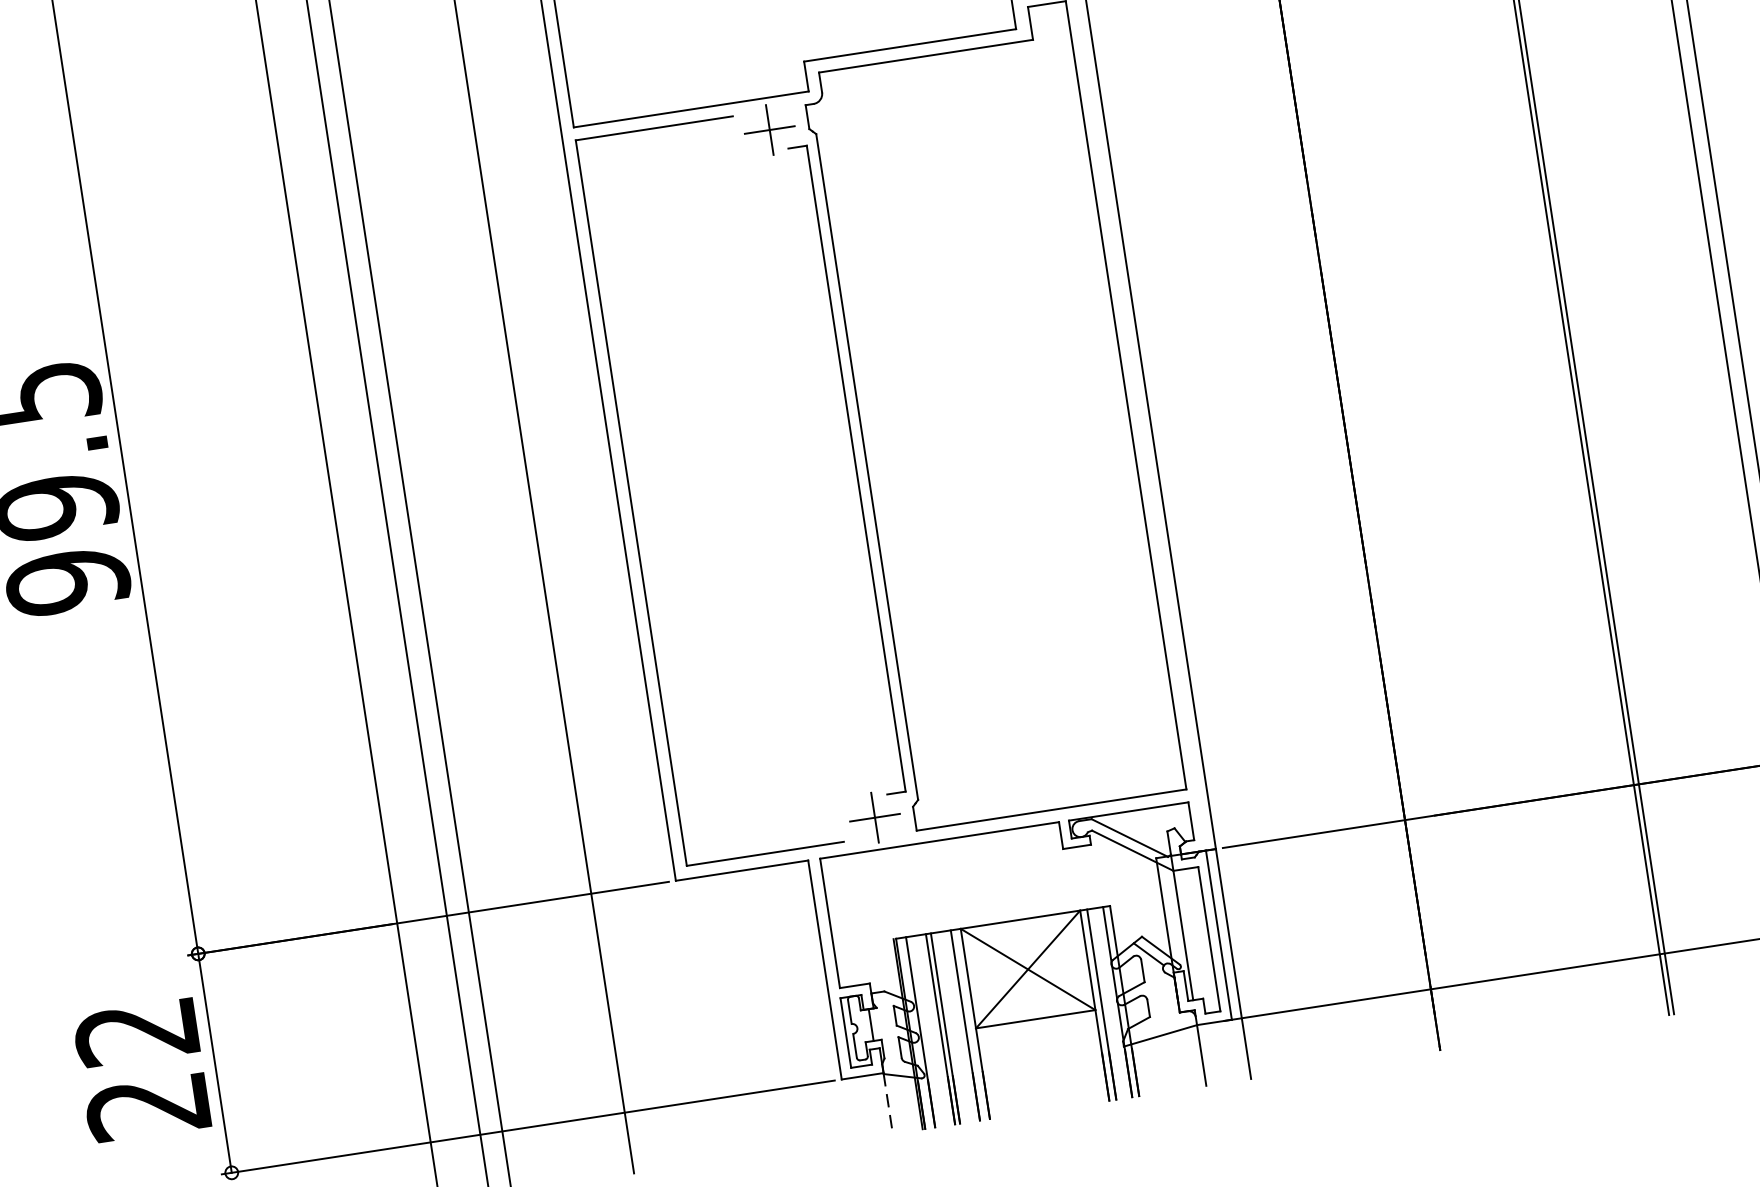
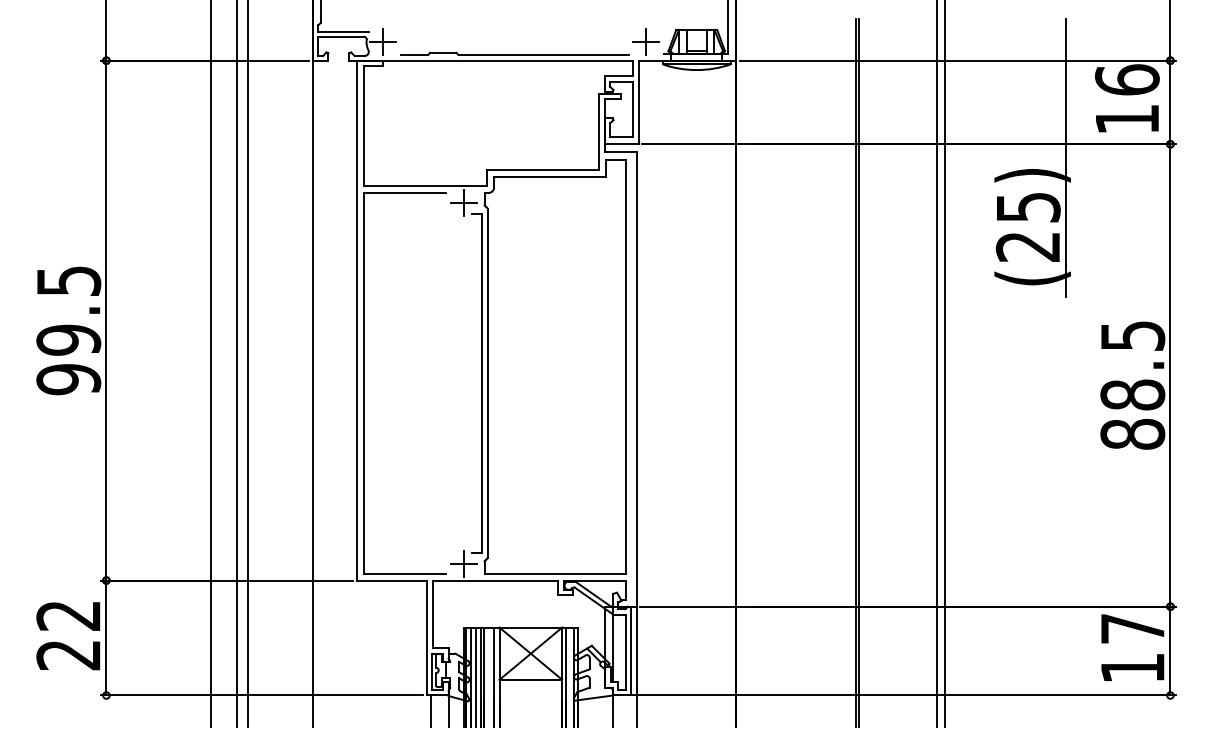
line: (931, 1030) -> (476, 677), added
line: (888, 1103) -> (448, 711), dashed -> solid
line: (853, 1108) -> (430, 711), added

